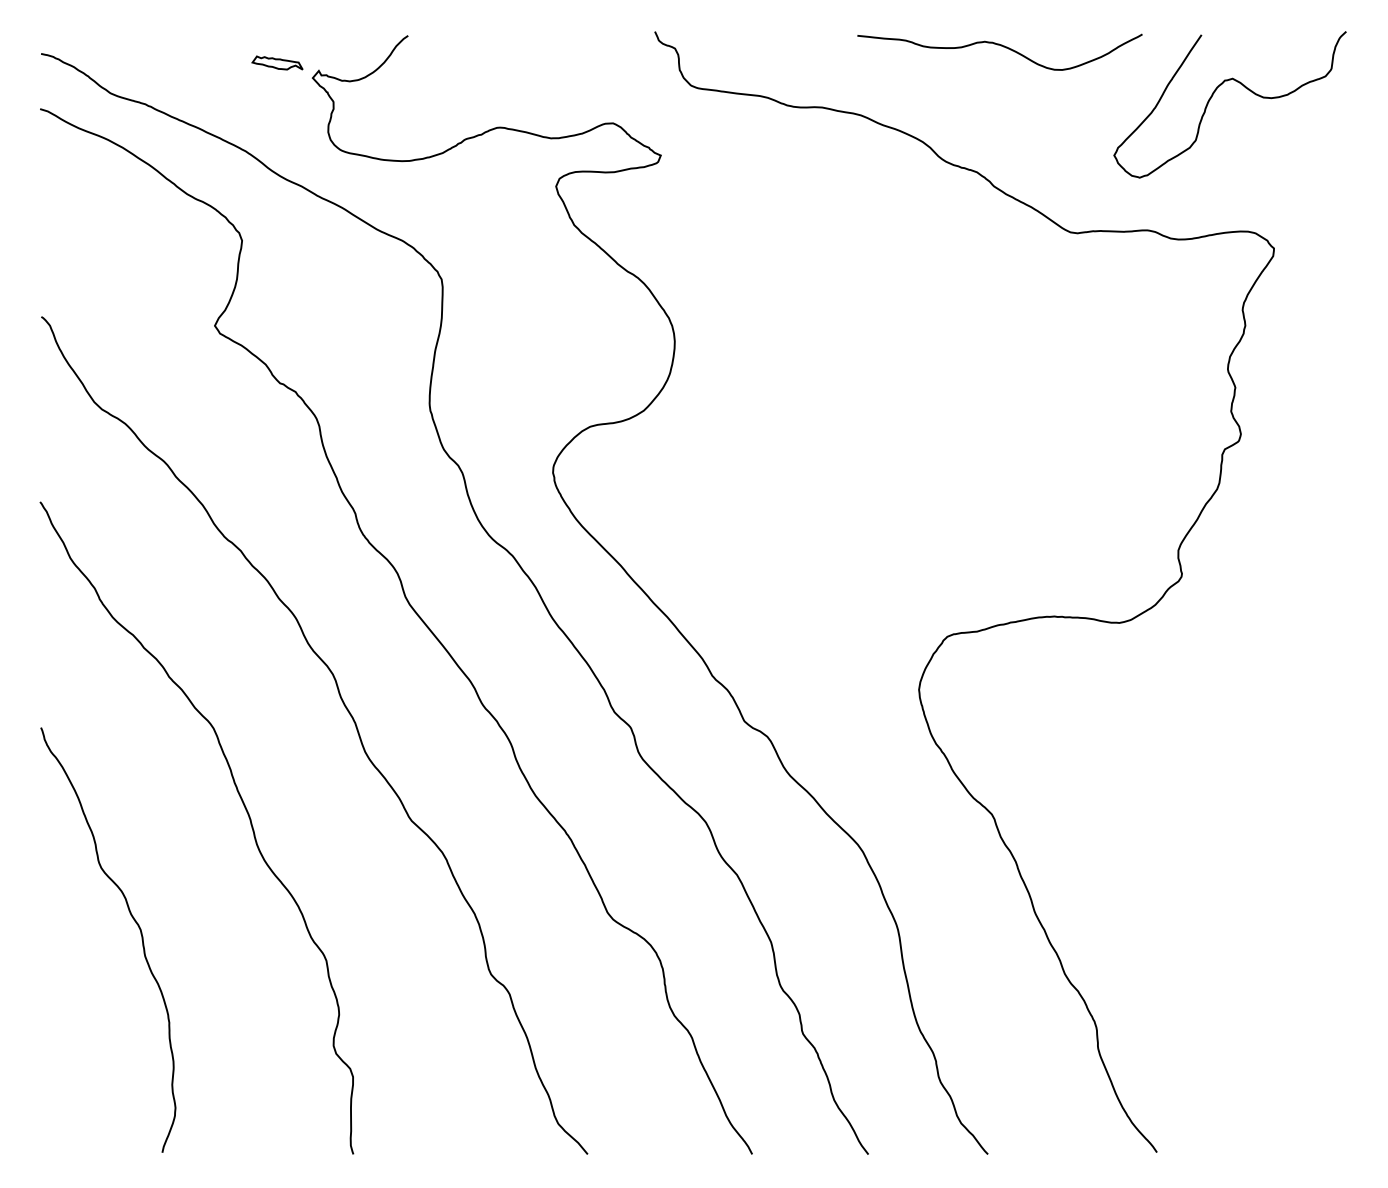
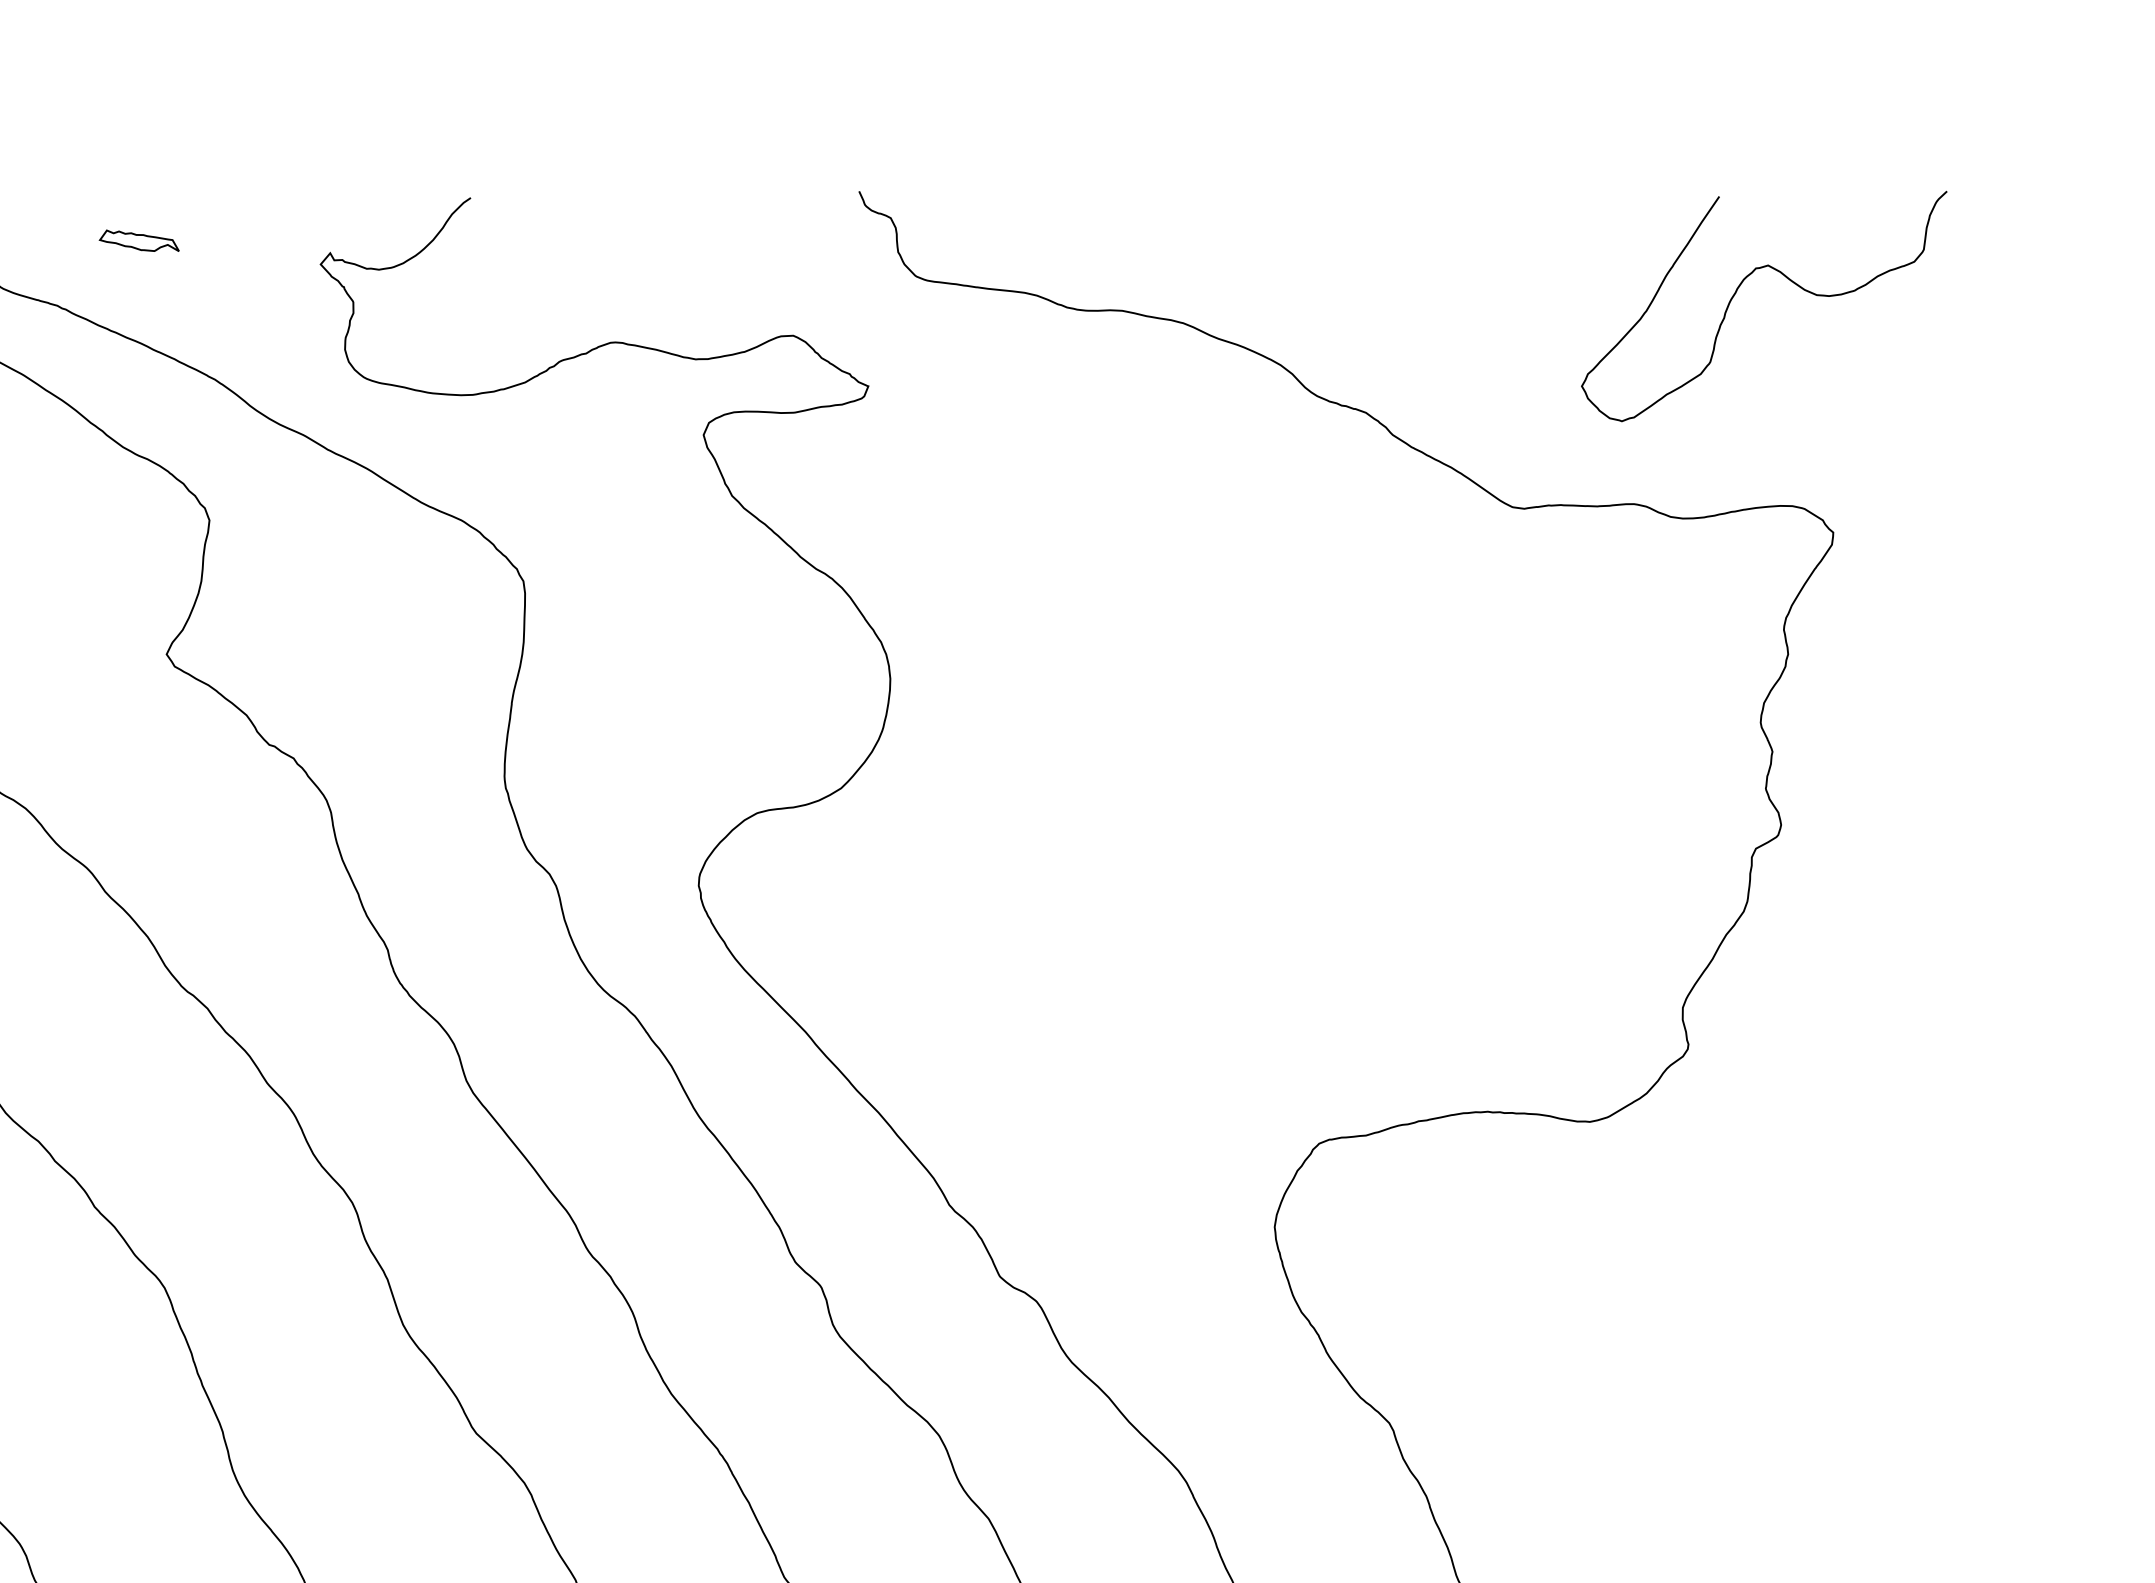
curve: (1001, 46) -> (1404, 214), removed
part: (277, 62) -> (139, 239), moved

